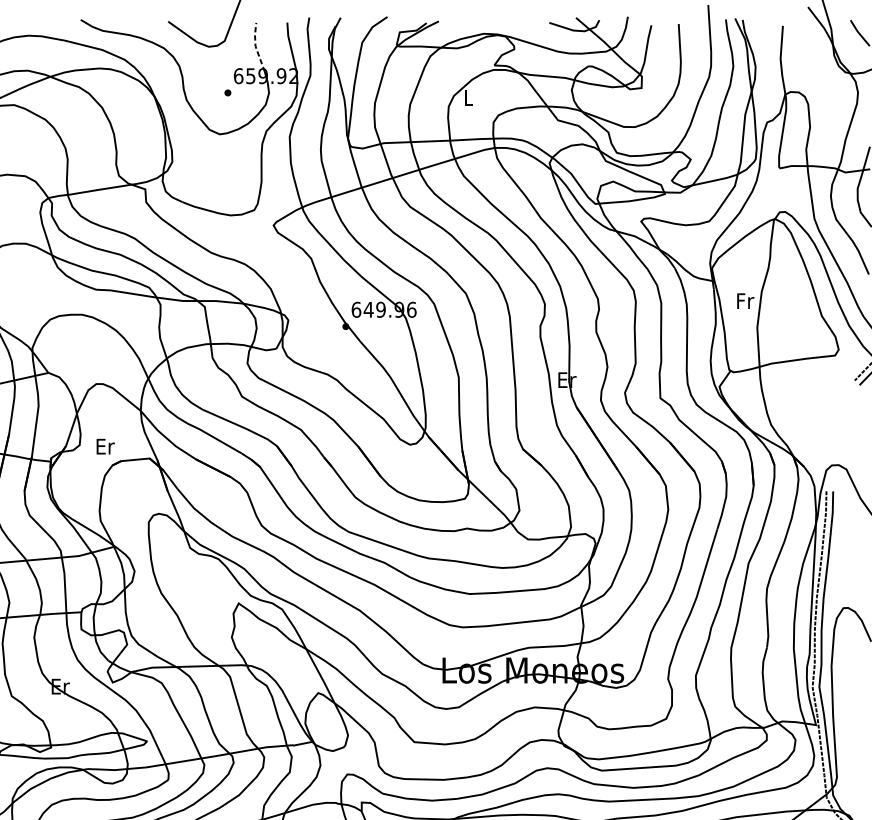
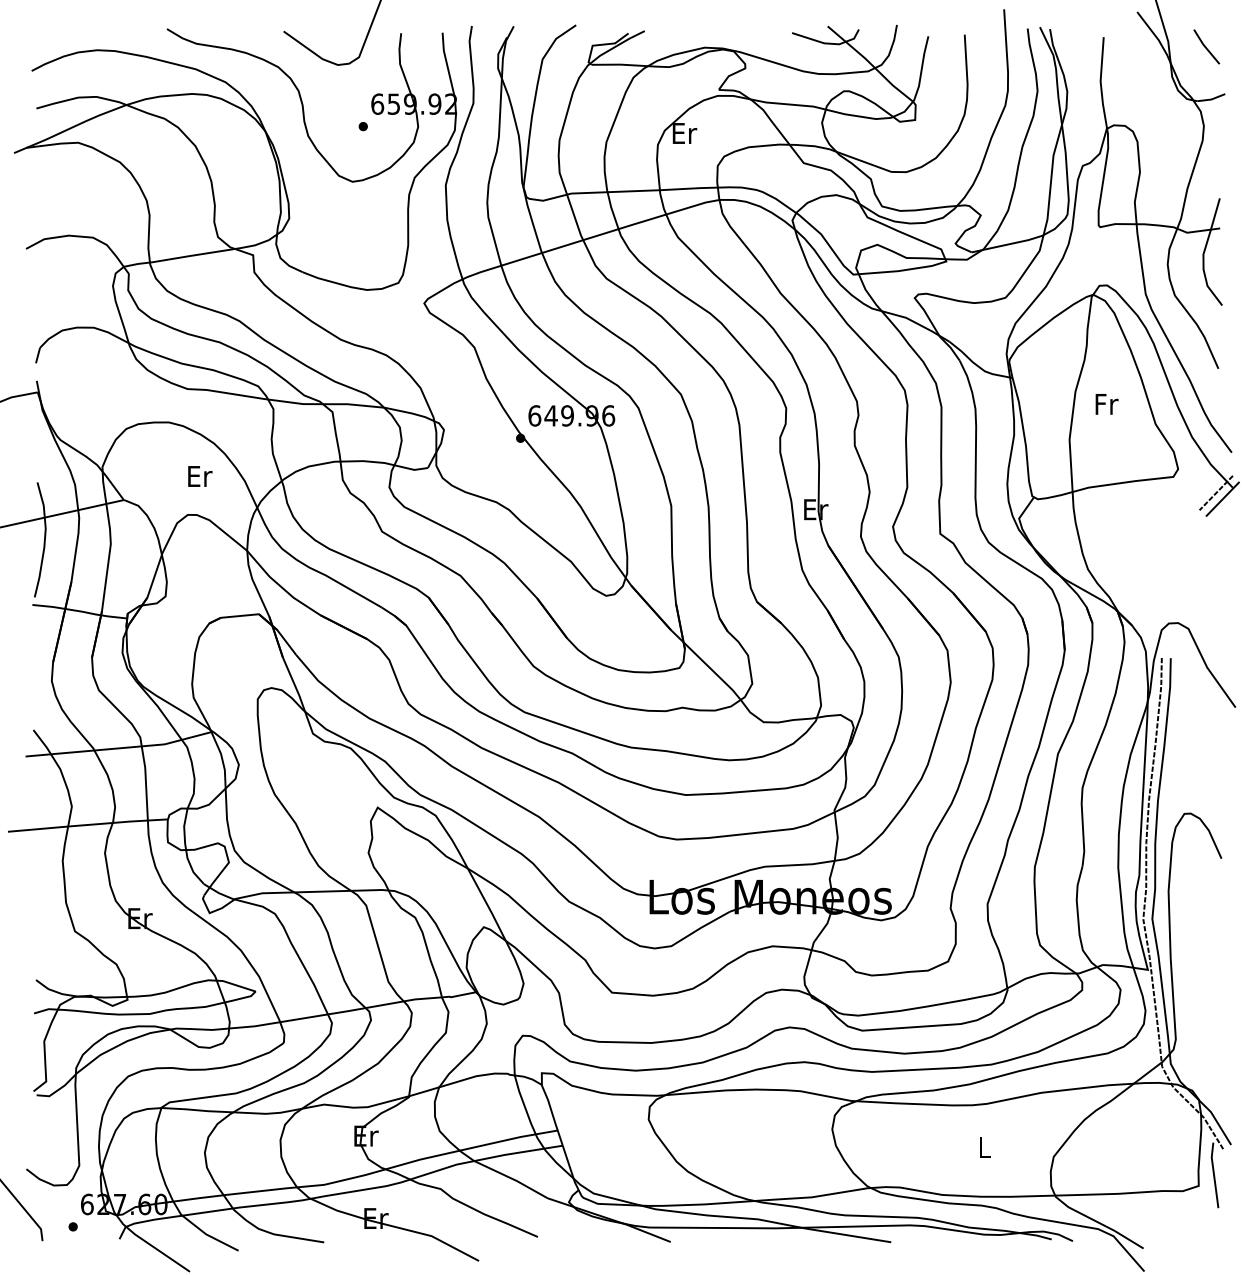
line: (255, 47) -> (400, 65), dashed -> solid
text: (468, 98) -> (684, 133), L -> Er
text: (745, 301) -> (1106, 404), moved
text: (105, 446) -> (200, 476), moved

